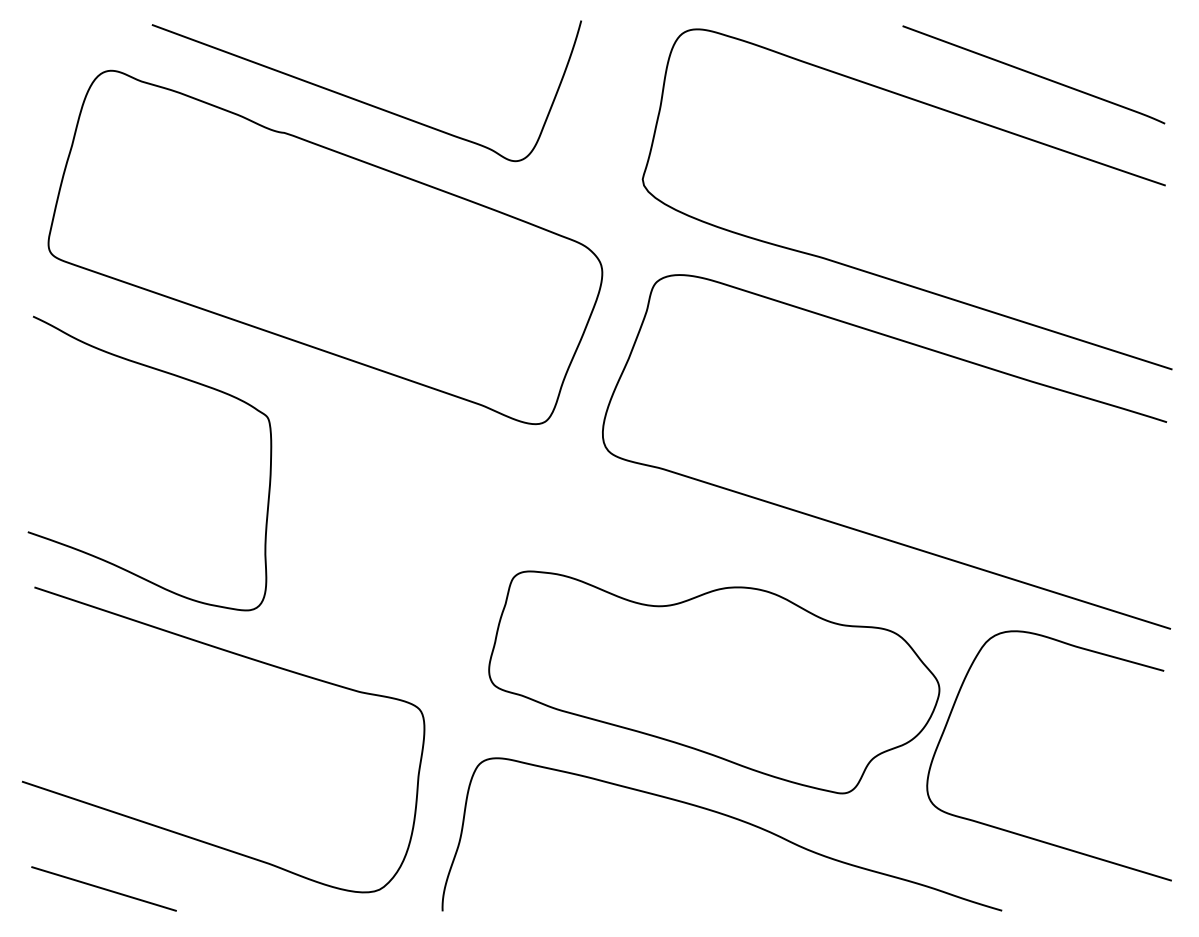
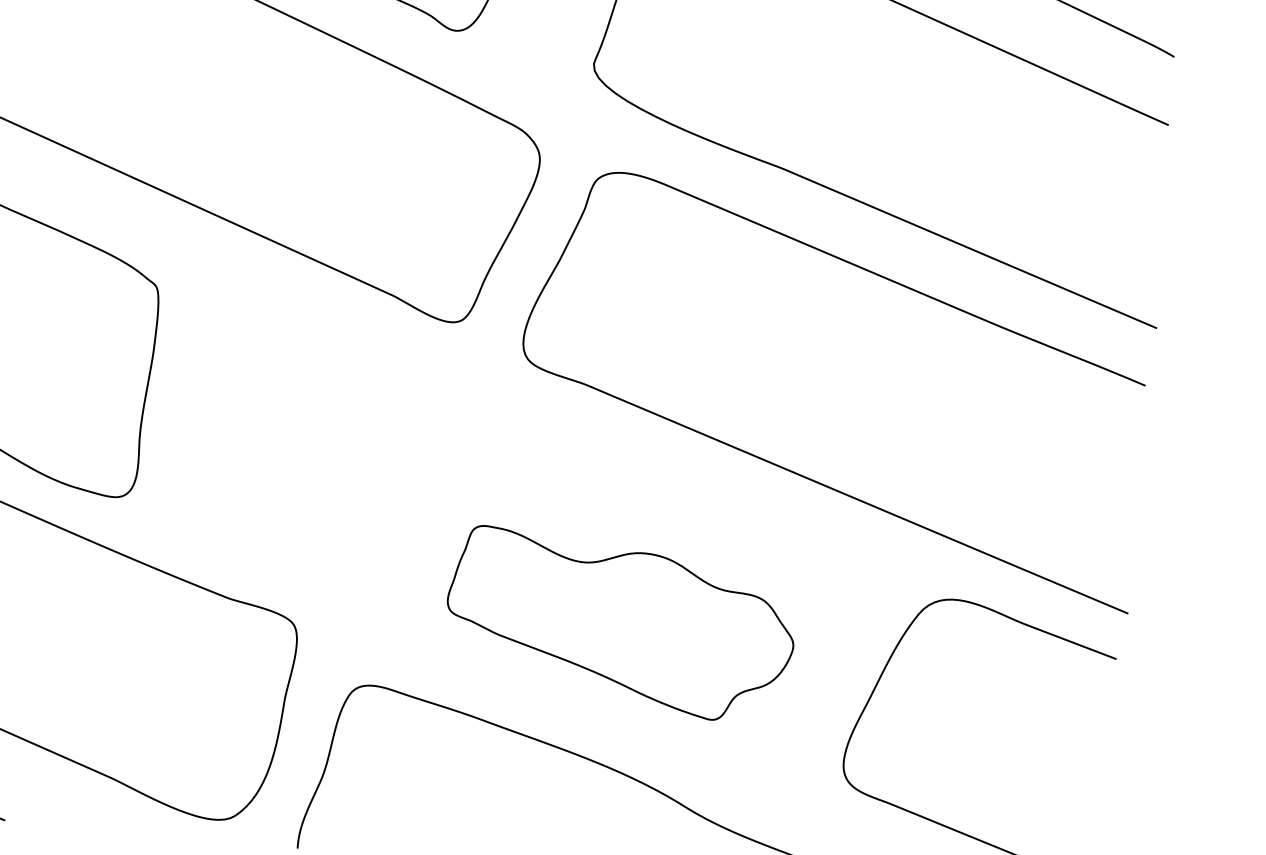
part: (714, 682) -> (620, 625), size x0.7

